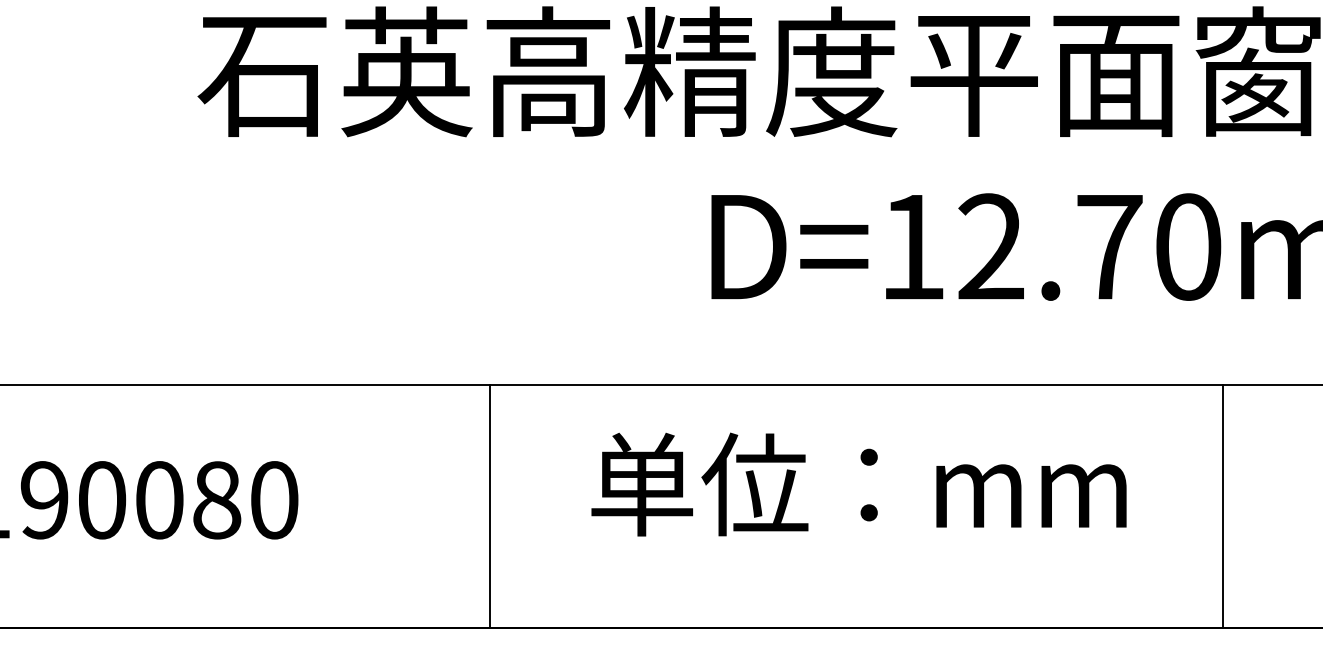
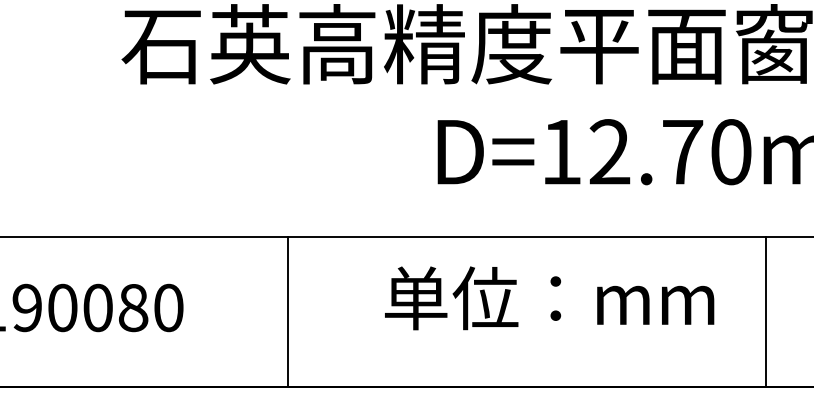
text: (858, 484) -> (549, 298), moved
line: (490, 505) -> (288, 311), moved
line: (1222, 505) -> (765, 311), moved

